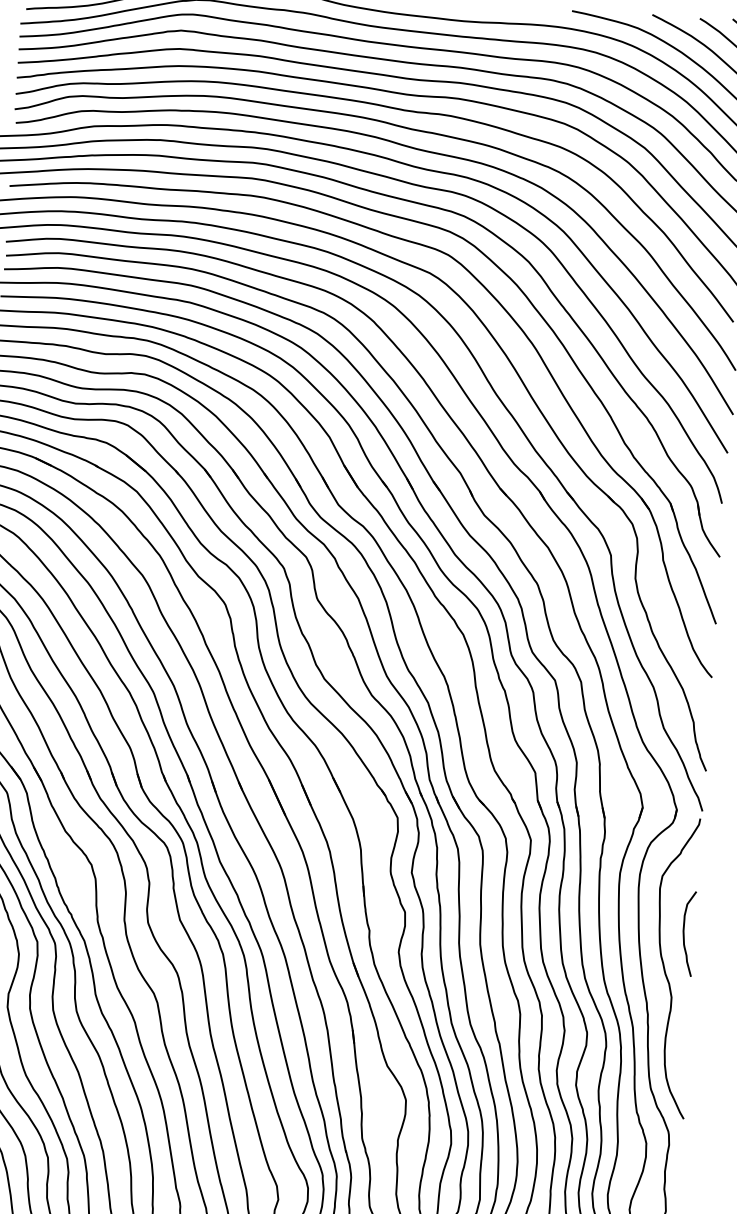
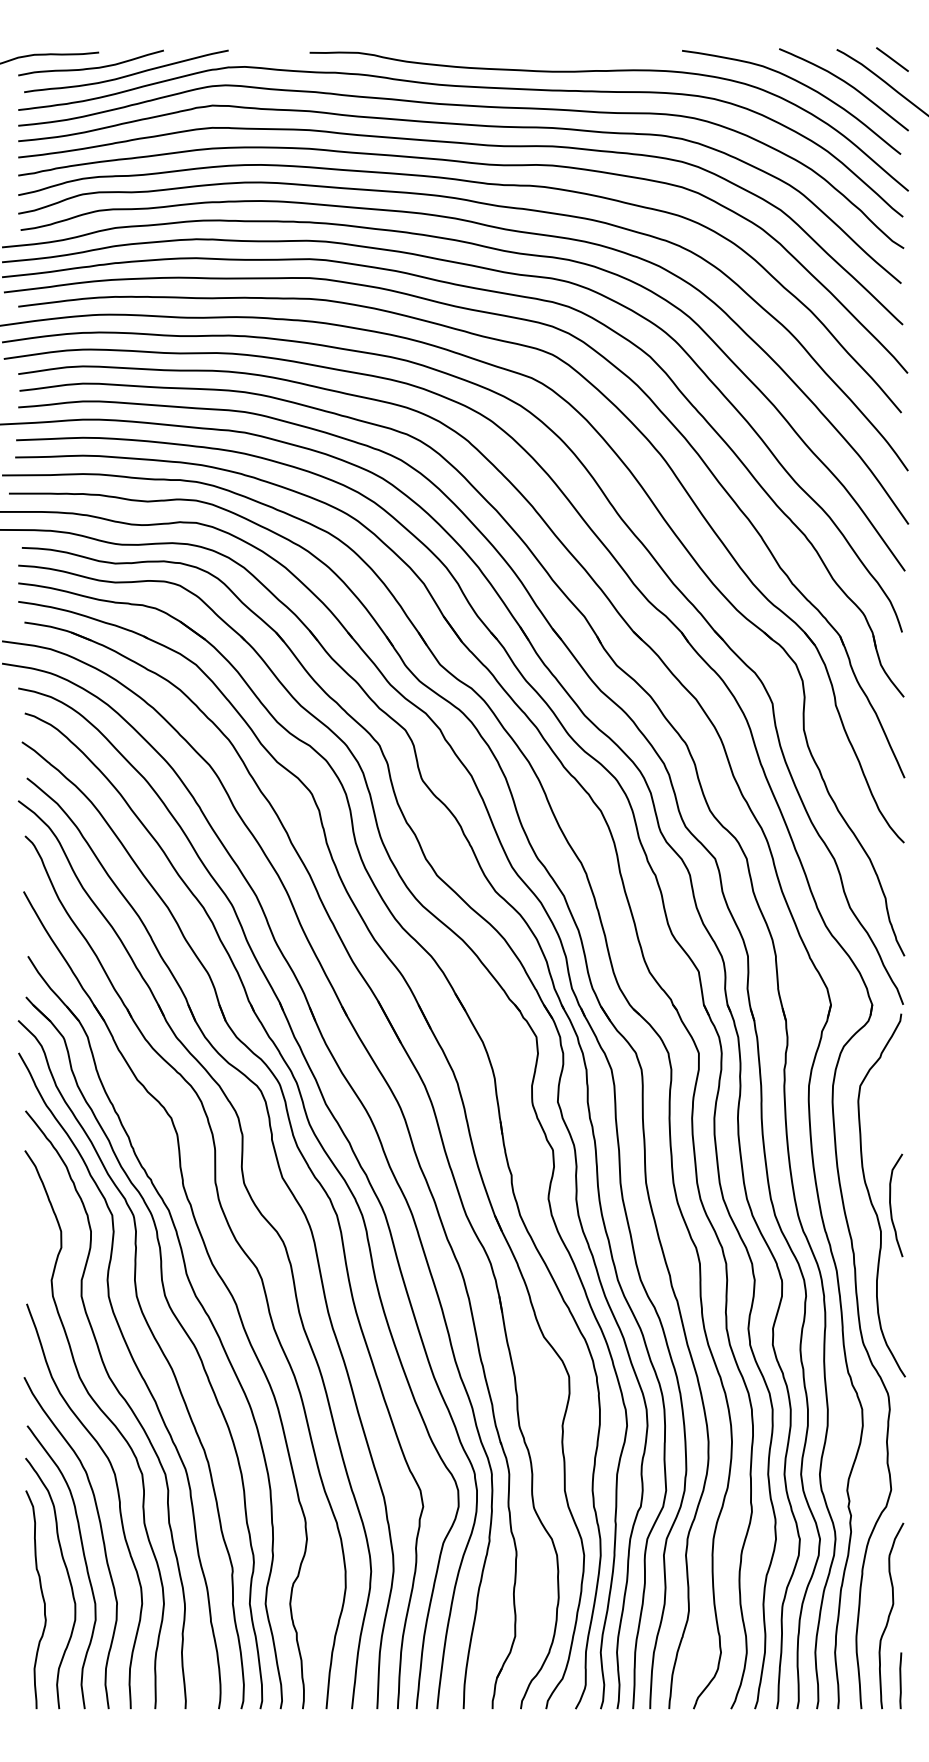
curve: (684, 933) -> (891, 1205), moved

